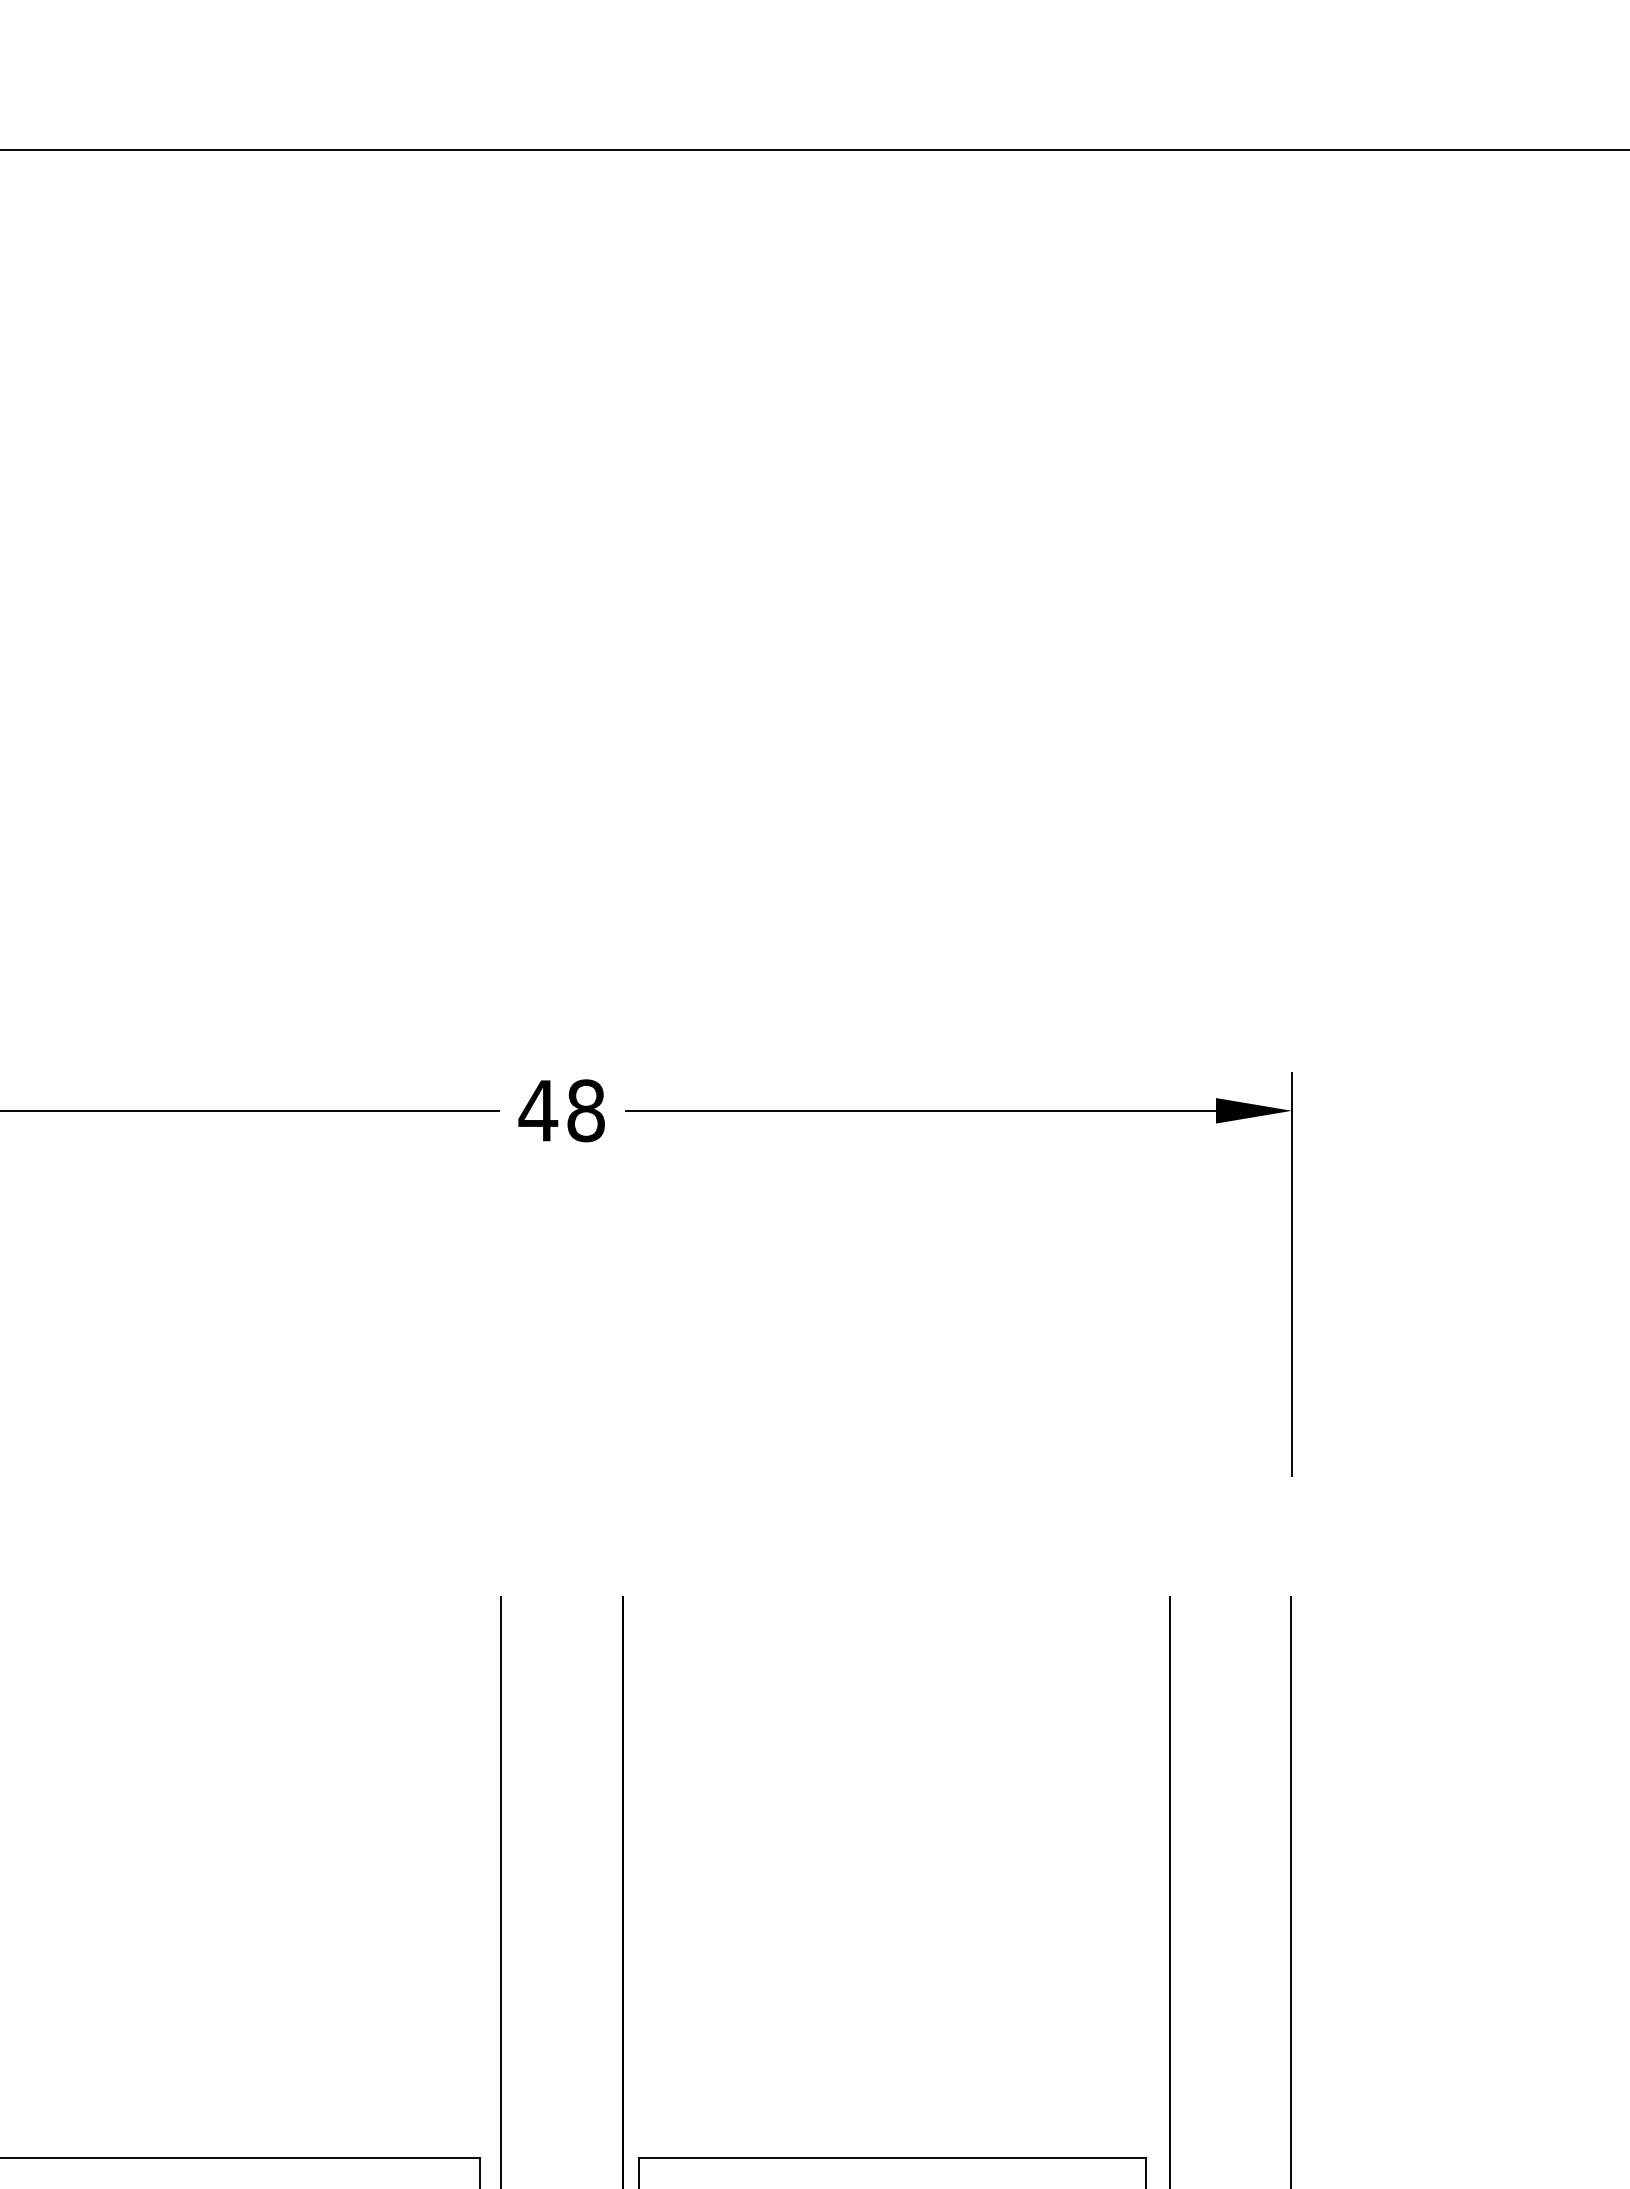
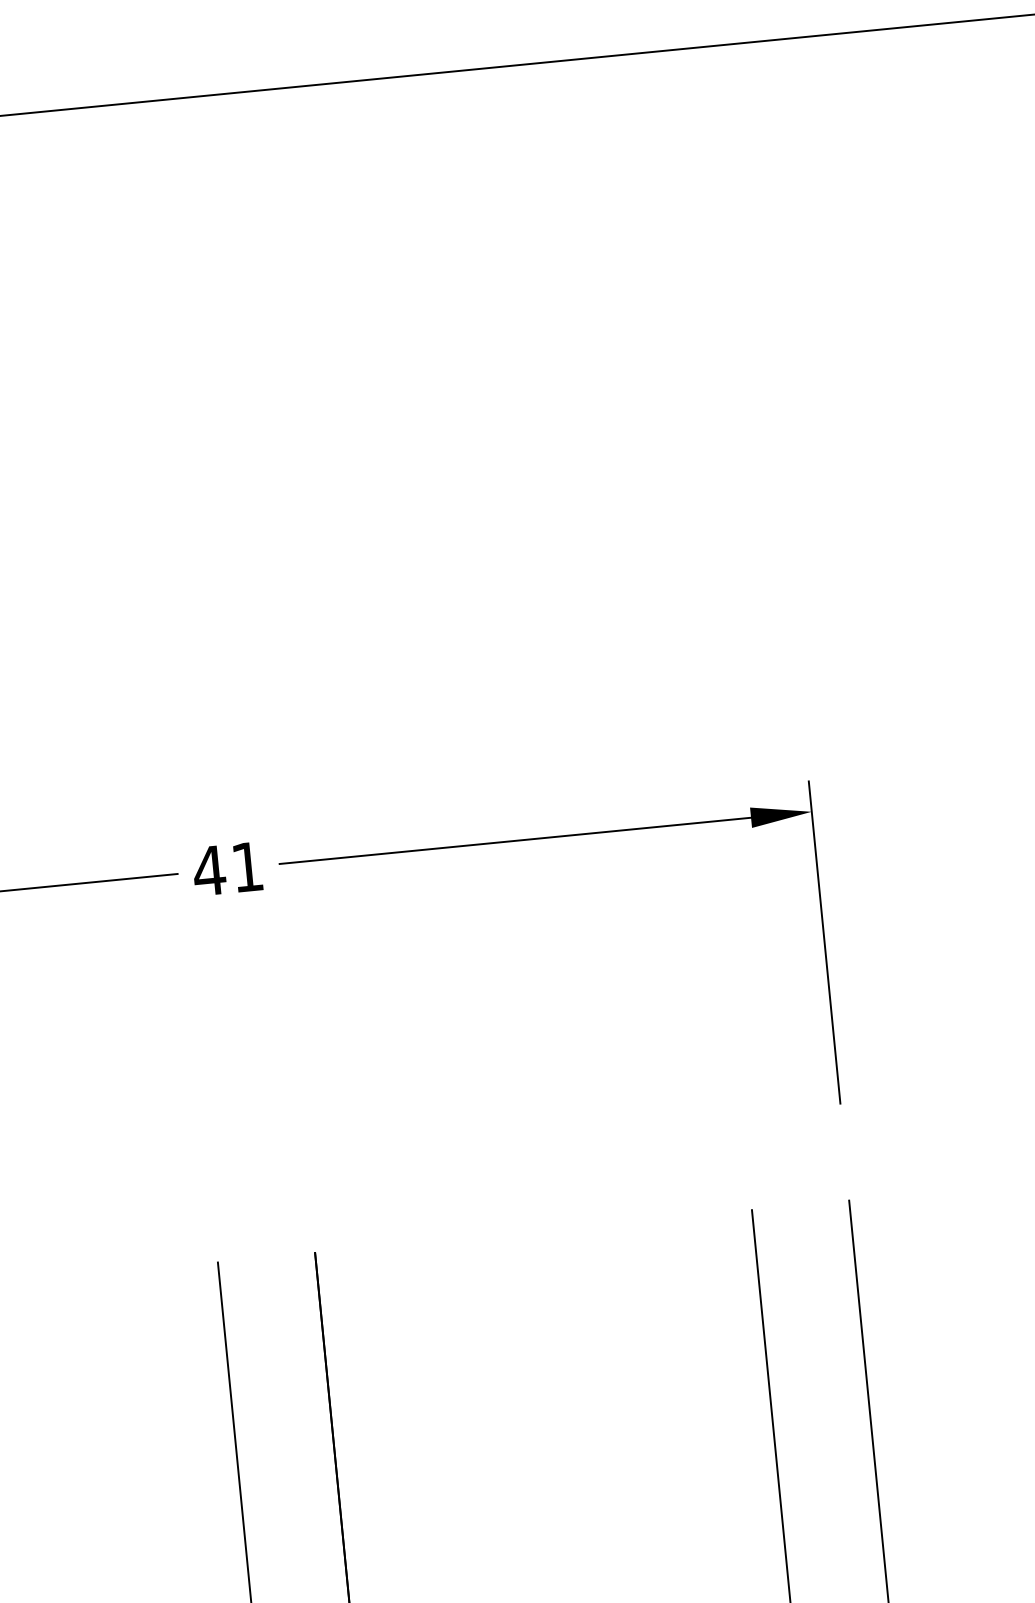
text: (585, 1110) -> (247, 866), 48 -> 41

